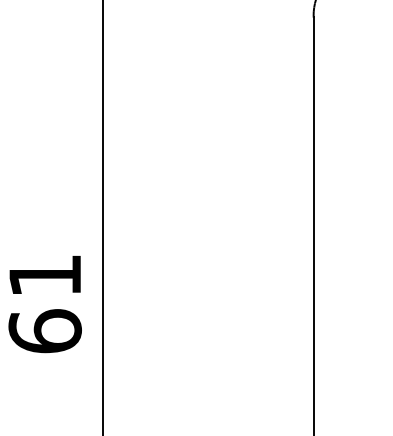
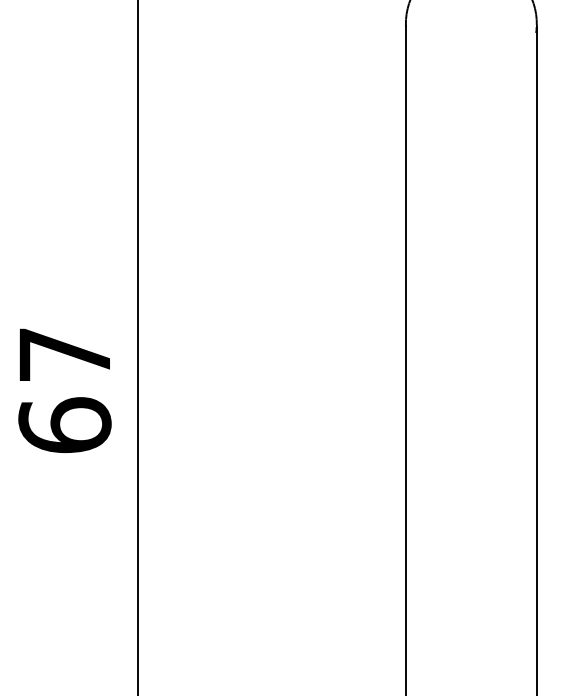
text: (44, 275) -> (64, 354), 61 -> 67

